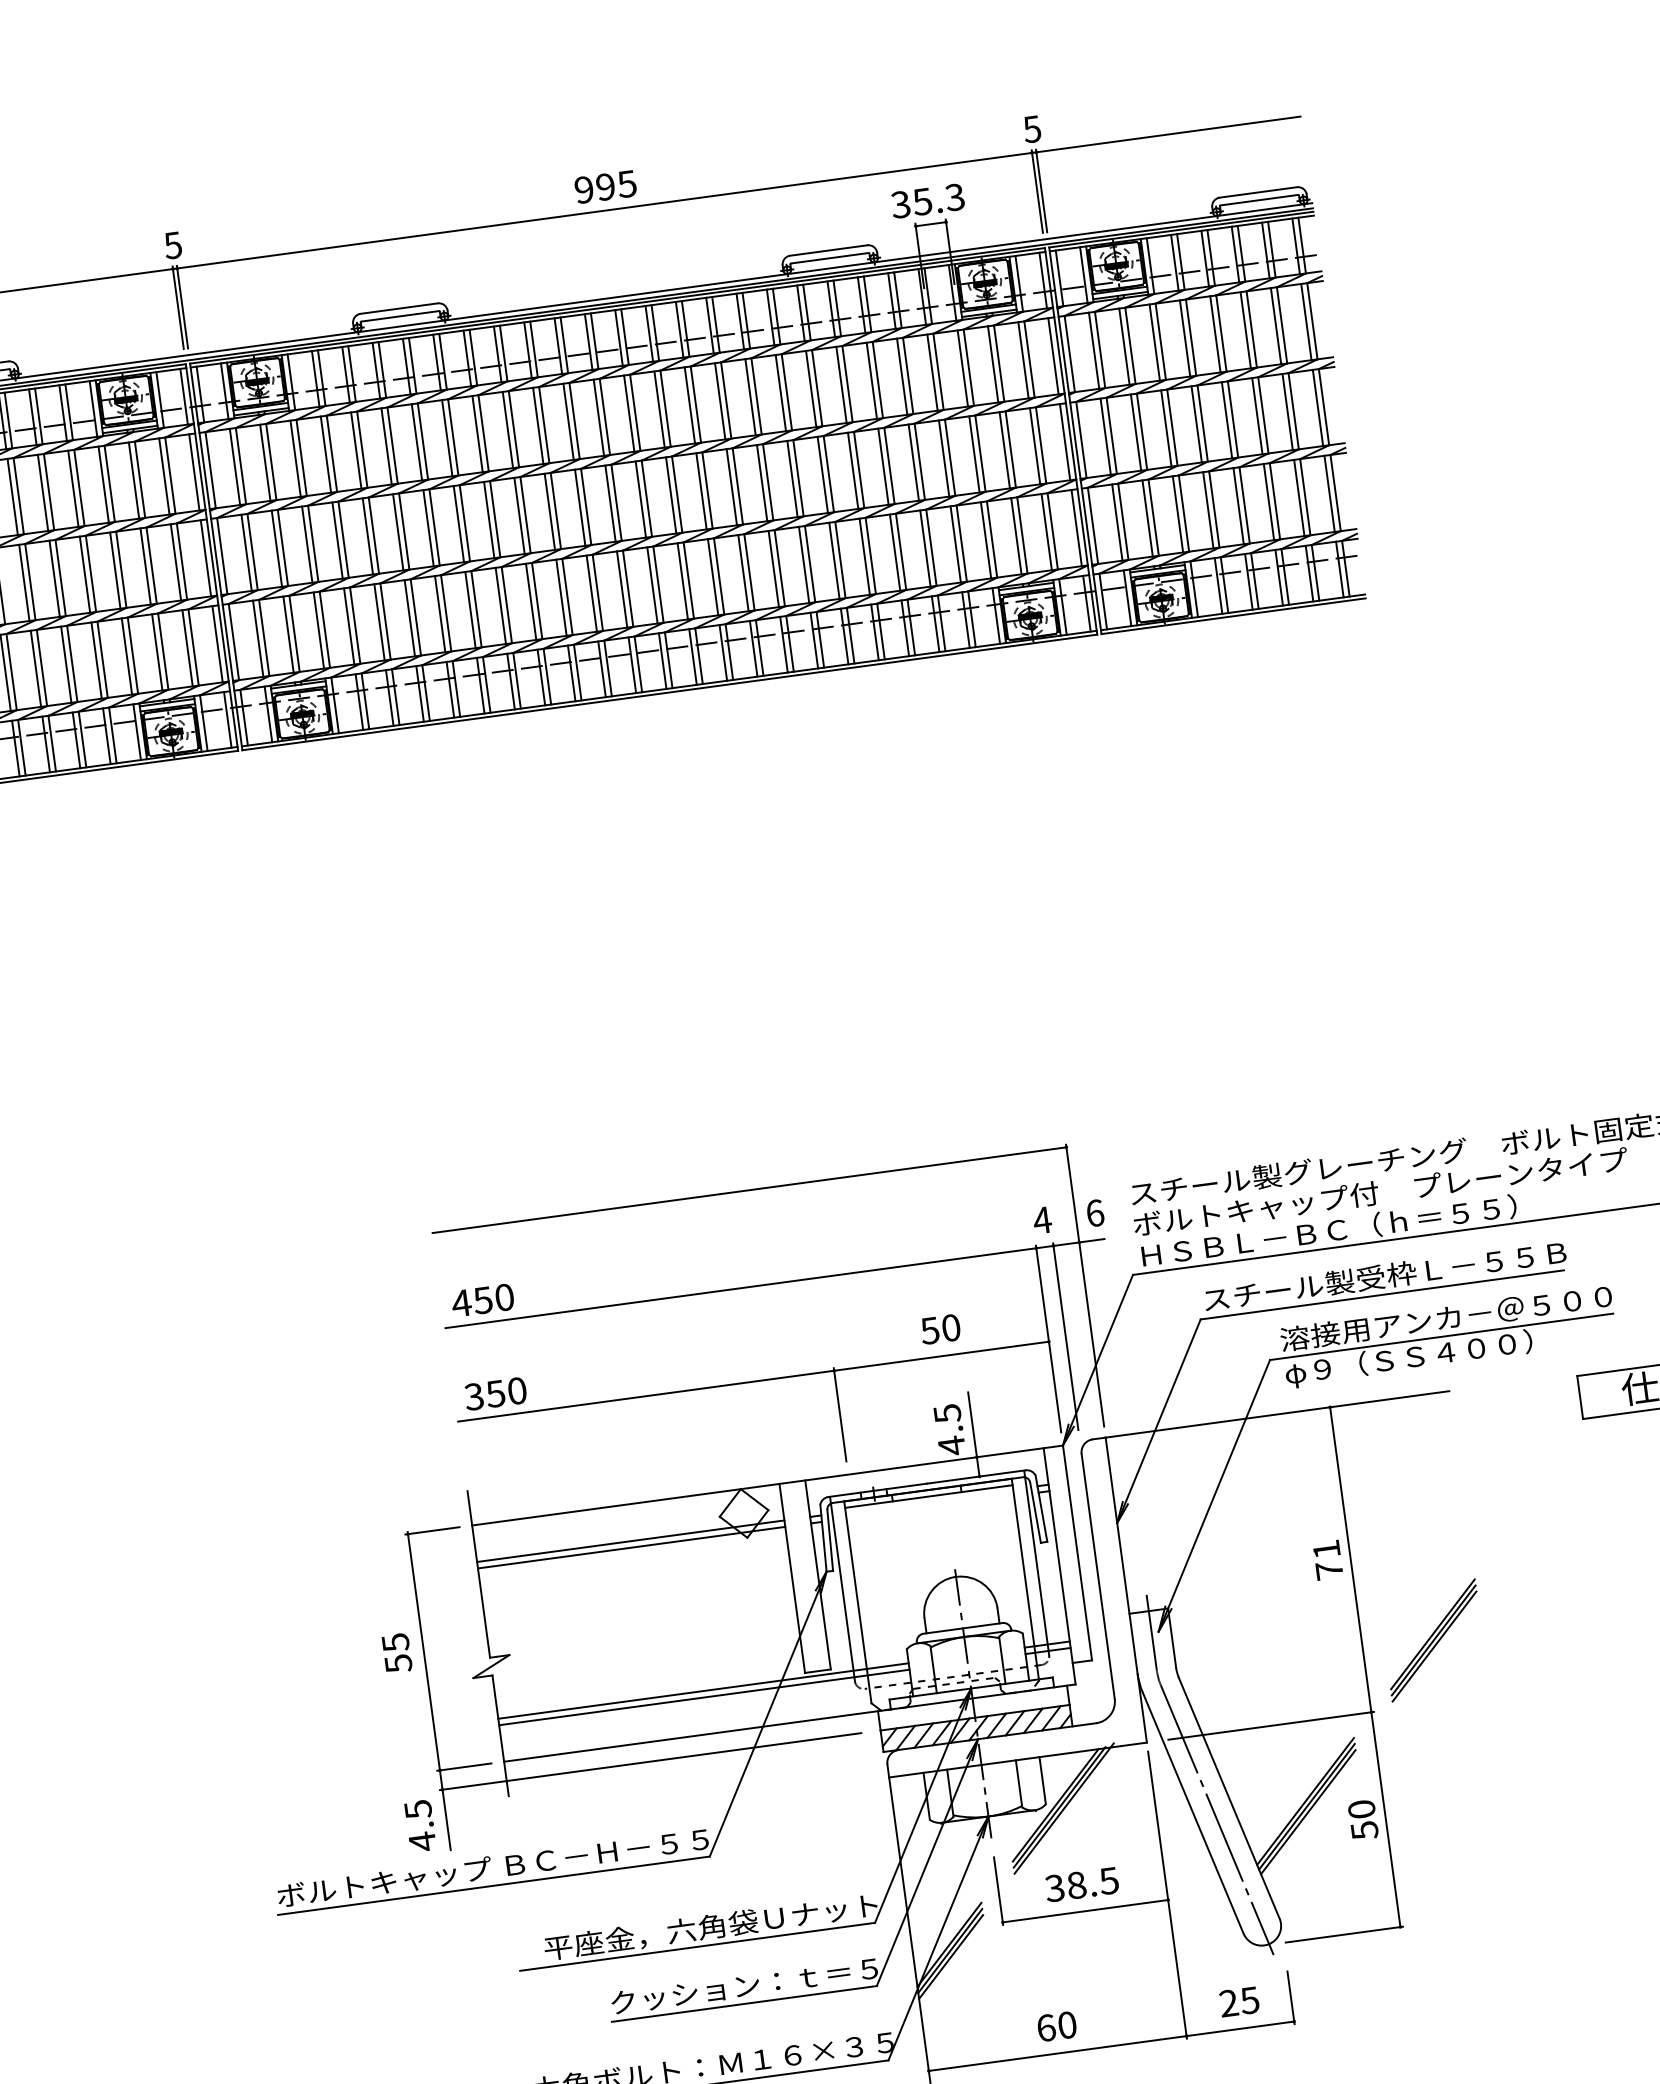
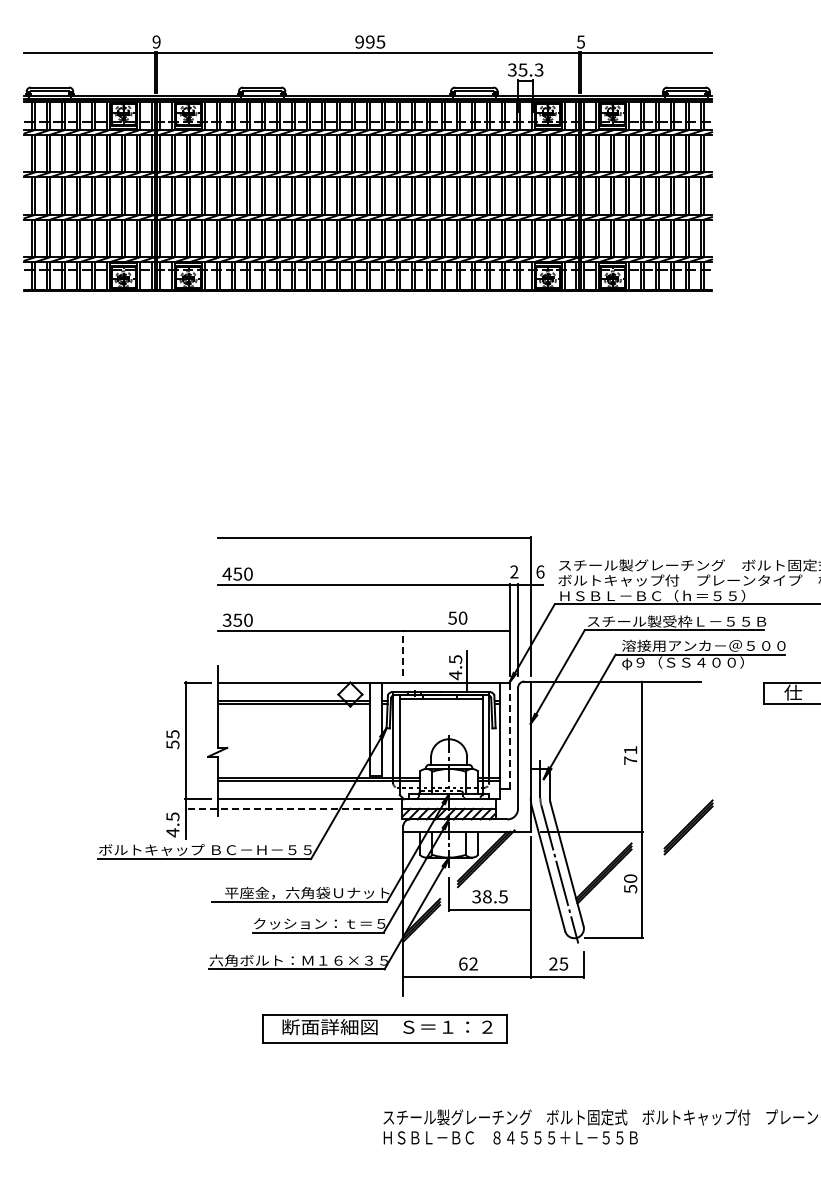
text: (172, 244) -> (156, 41), 5 -> 9
text: (1042, 1219) -> (514, 571), 4 -> 2
line: (840, 1413) -> (403, 652), solid -> dashed
line: (1077, 1554) -> (509, 736), solid -> dashed
part: (1433, 1640) -> (688, 827), moved
line: (649, 1761) -> (288, 808), solid -> dashed
text: (1066, 2024) -> (473, 963), 60 -> 62

